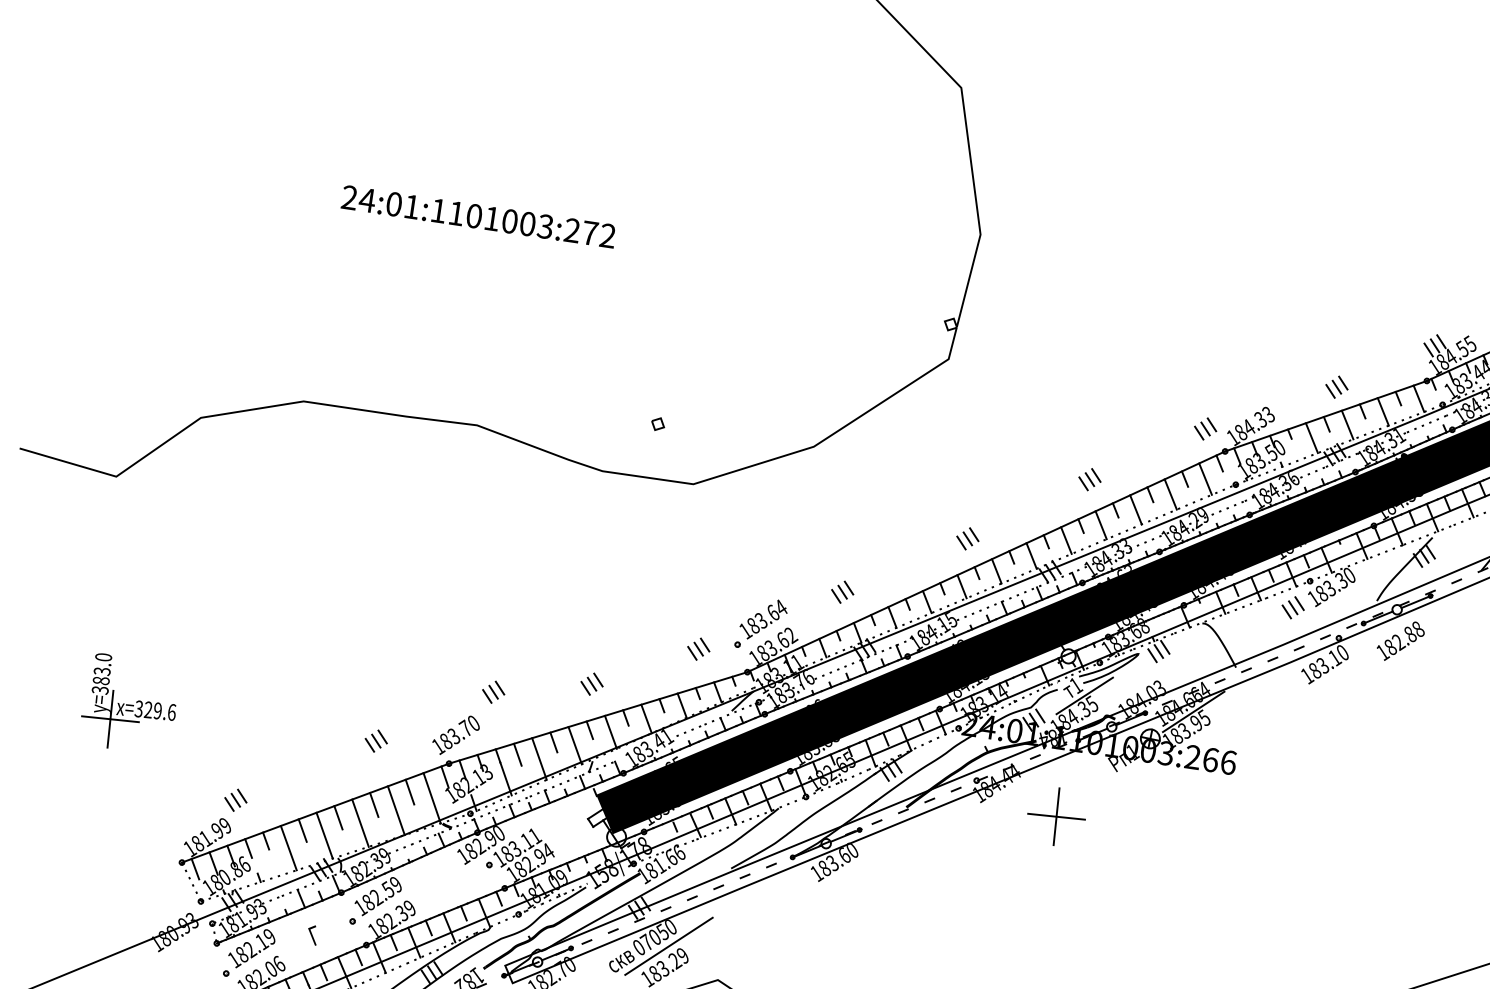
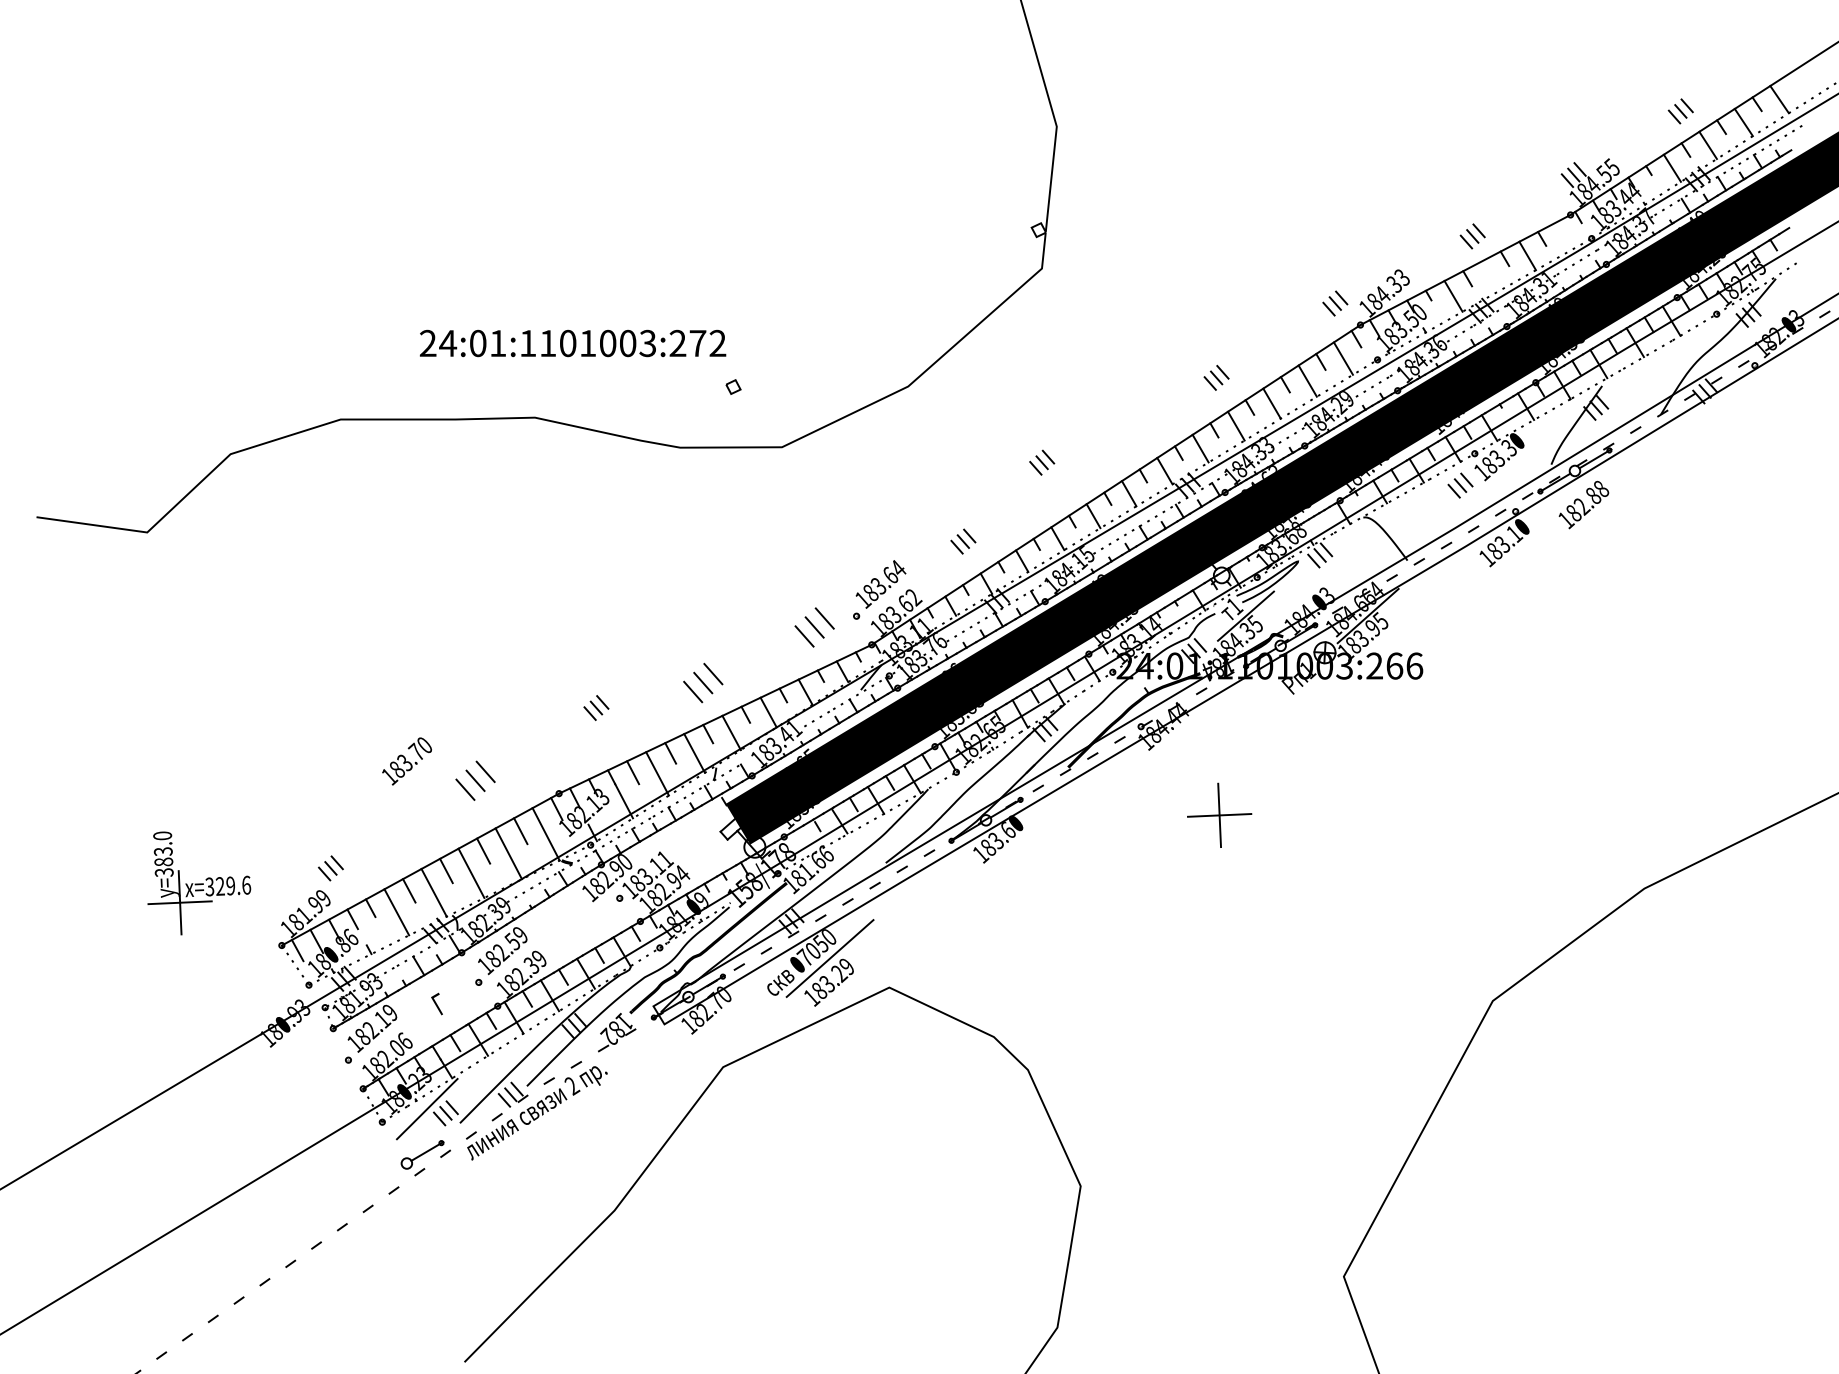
text: (479, 216) -> (573, 343), moved
line: (1418, 398) -> (1564, 235), removed
line: (1347, 424) -> (1490, 275), removed
part: (968, 538) -> (1042, 462), moved
part: (698, 649) -> (814, 627), size x1.6
part: (591, 684) -> (702, 683), size x1.6
part: (130, 704) -> (199, 883), moved
text: (455, 735) -> (406, 761), moved
part: (376, 740) -> (475, 780), size x1.6
part: (1056, 815) -> (1219, 814), moved

